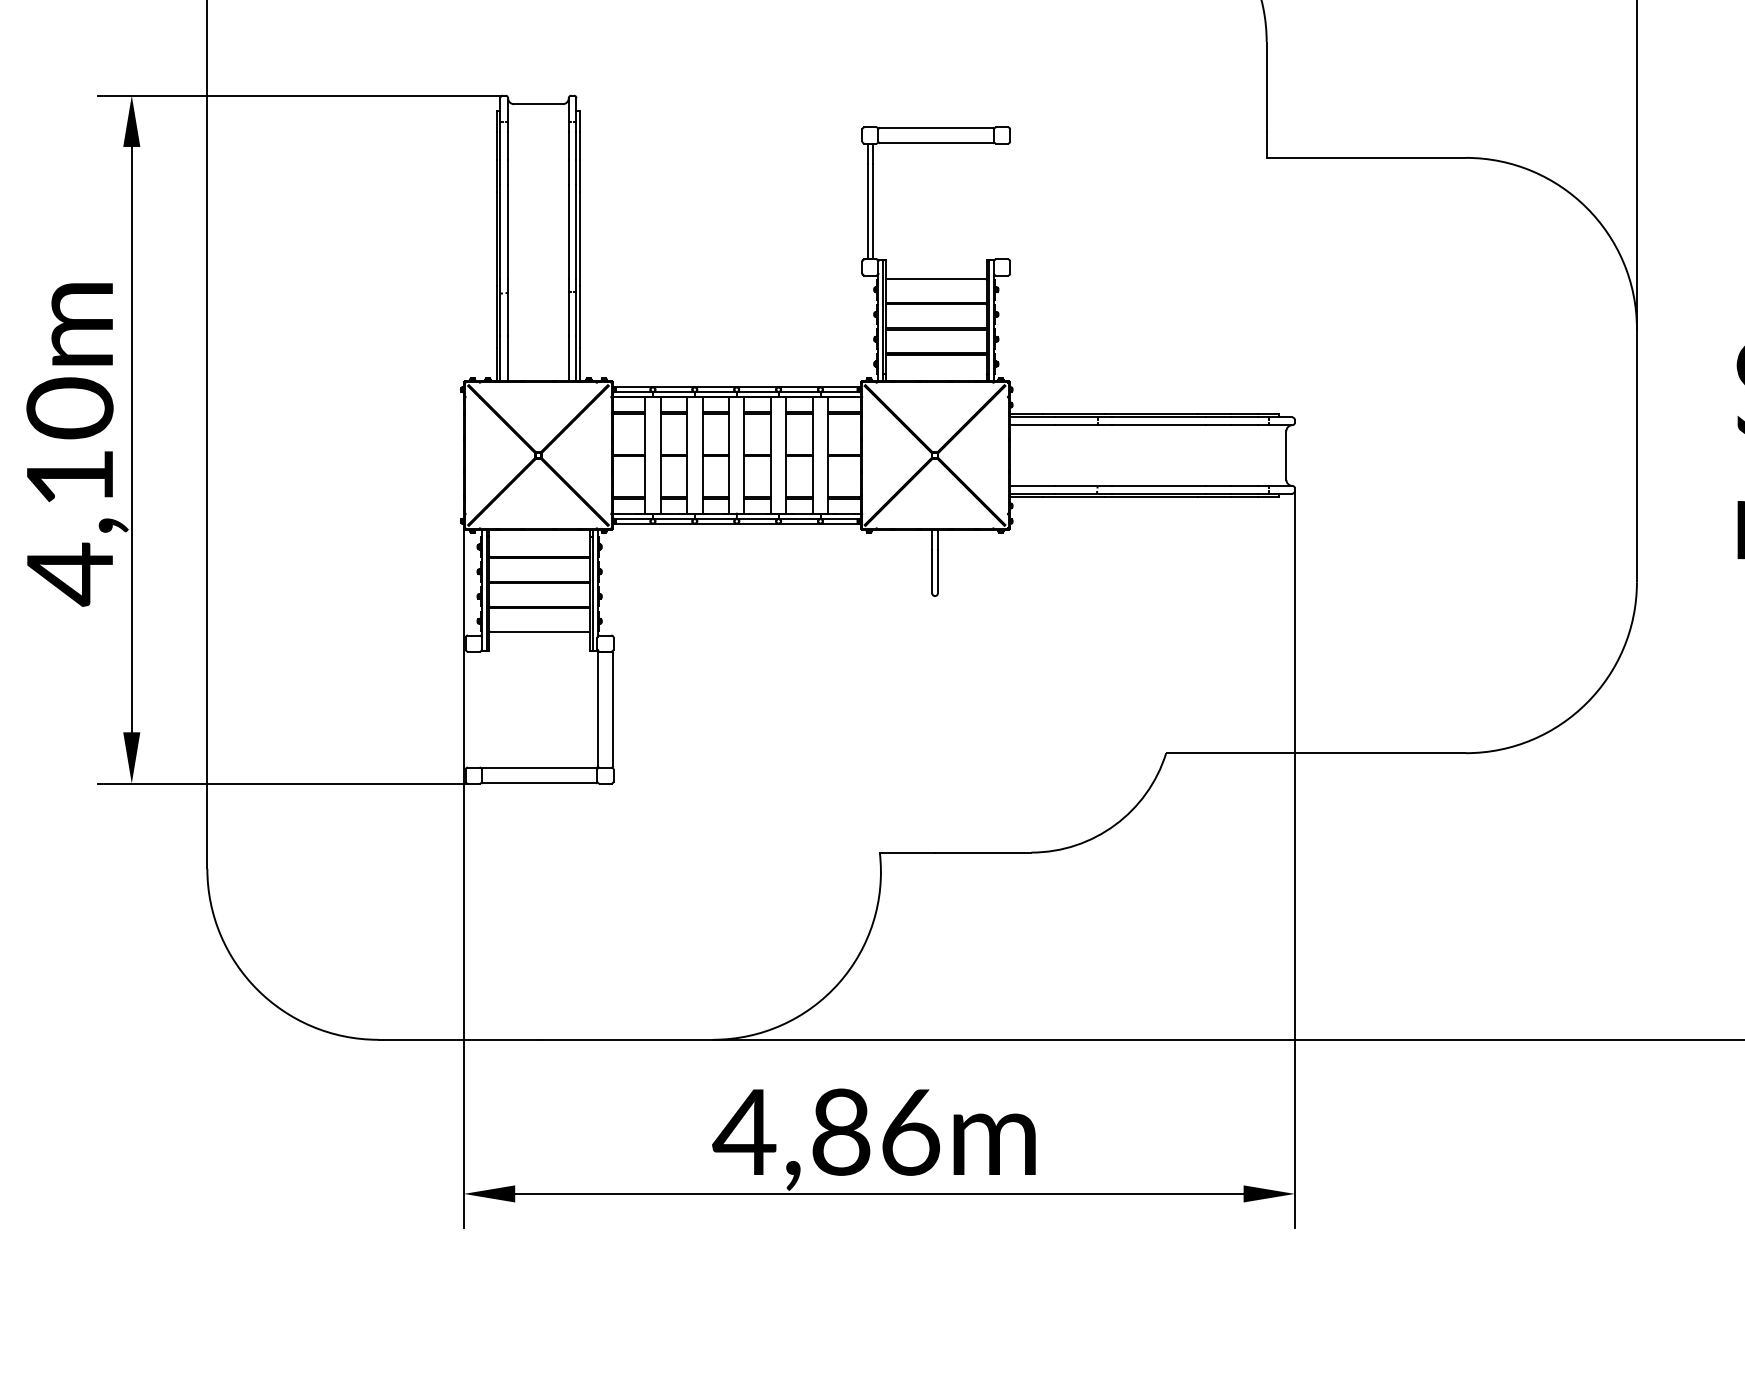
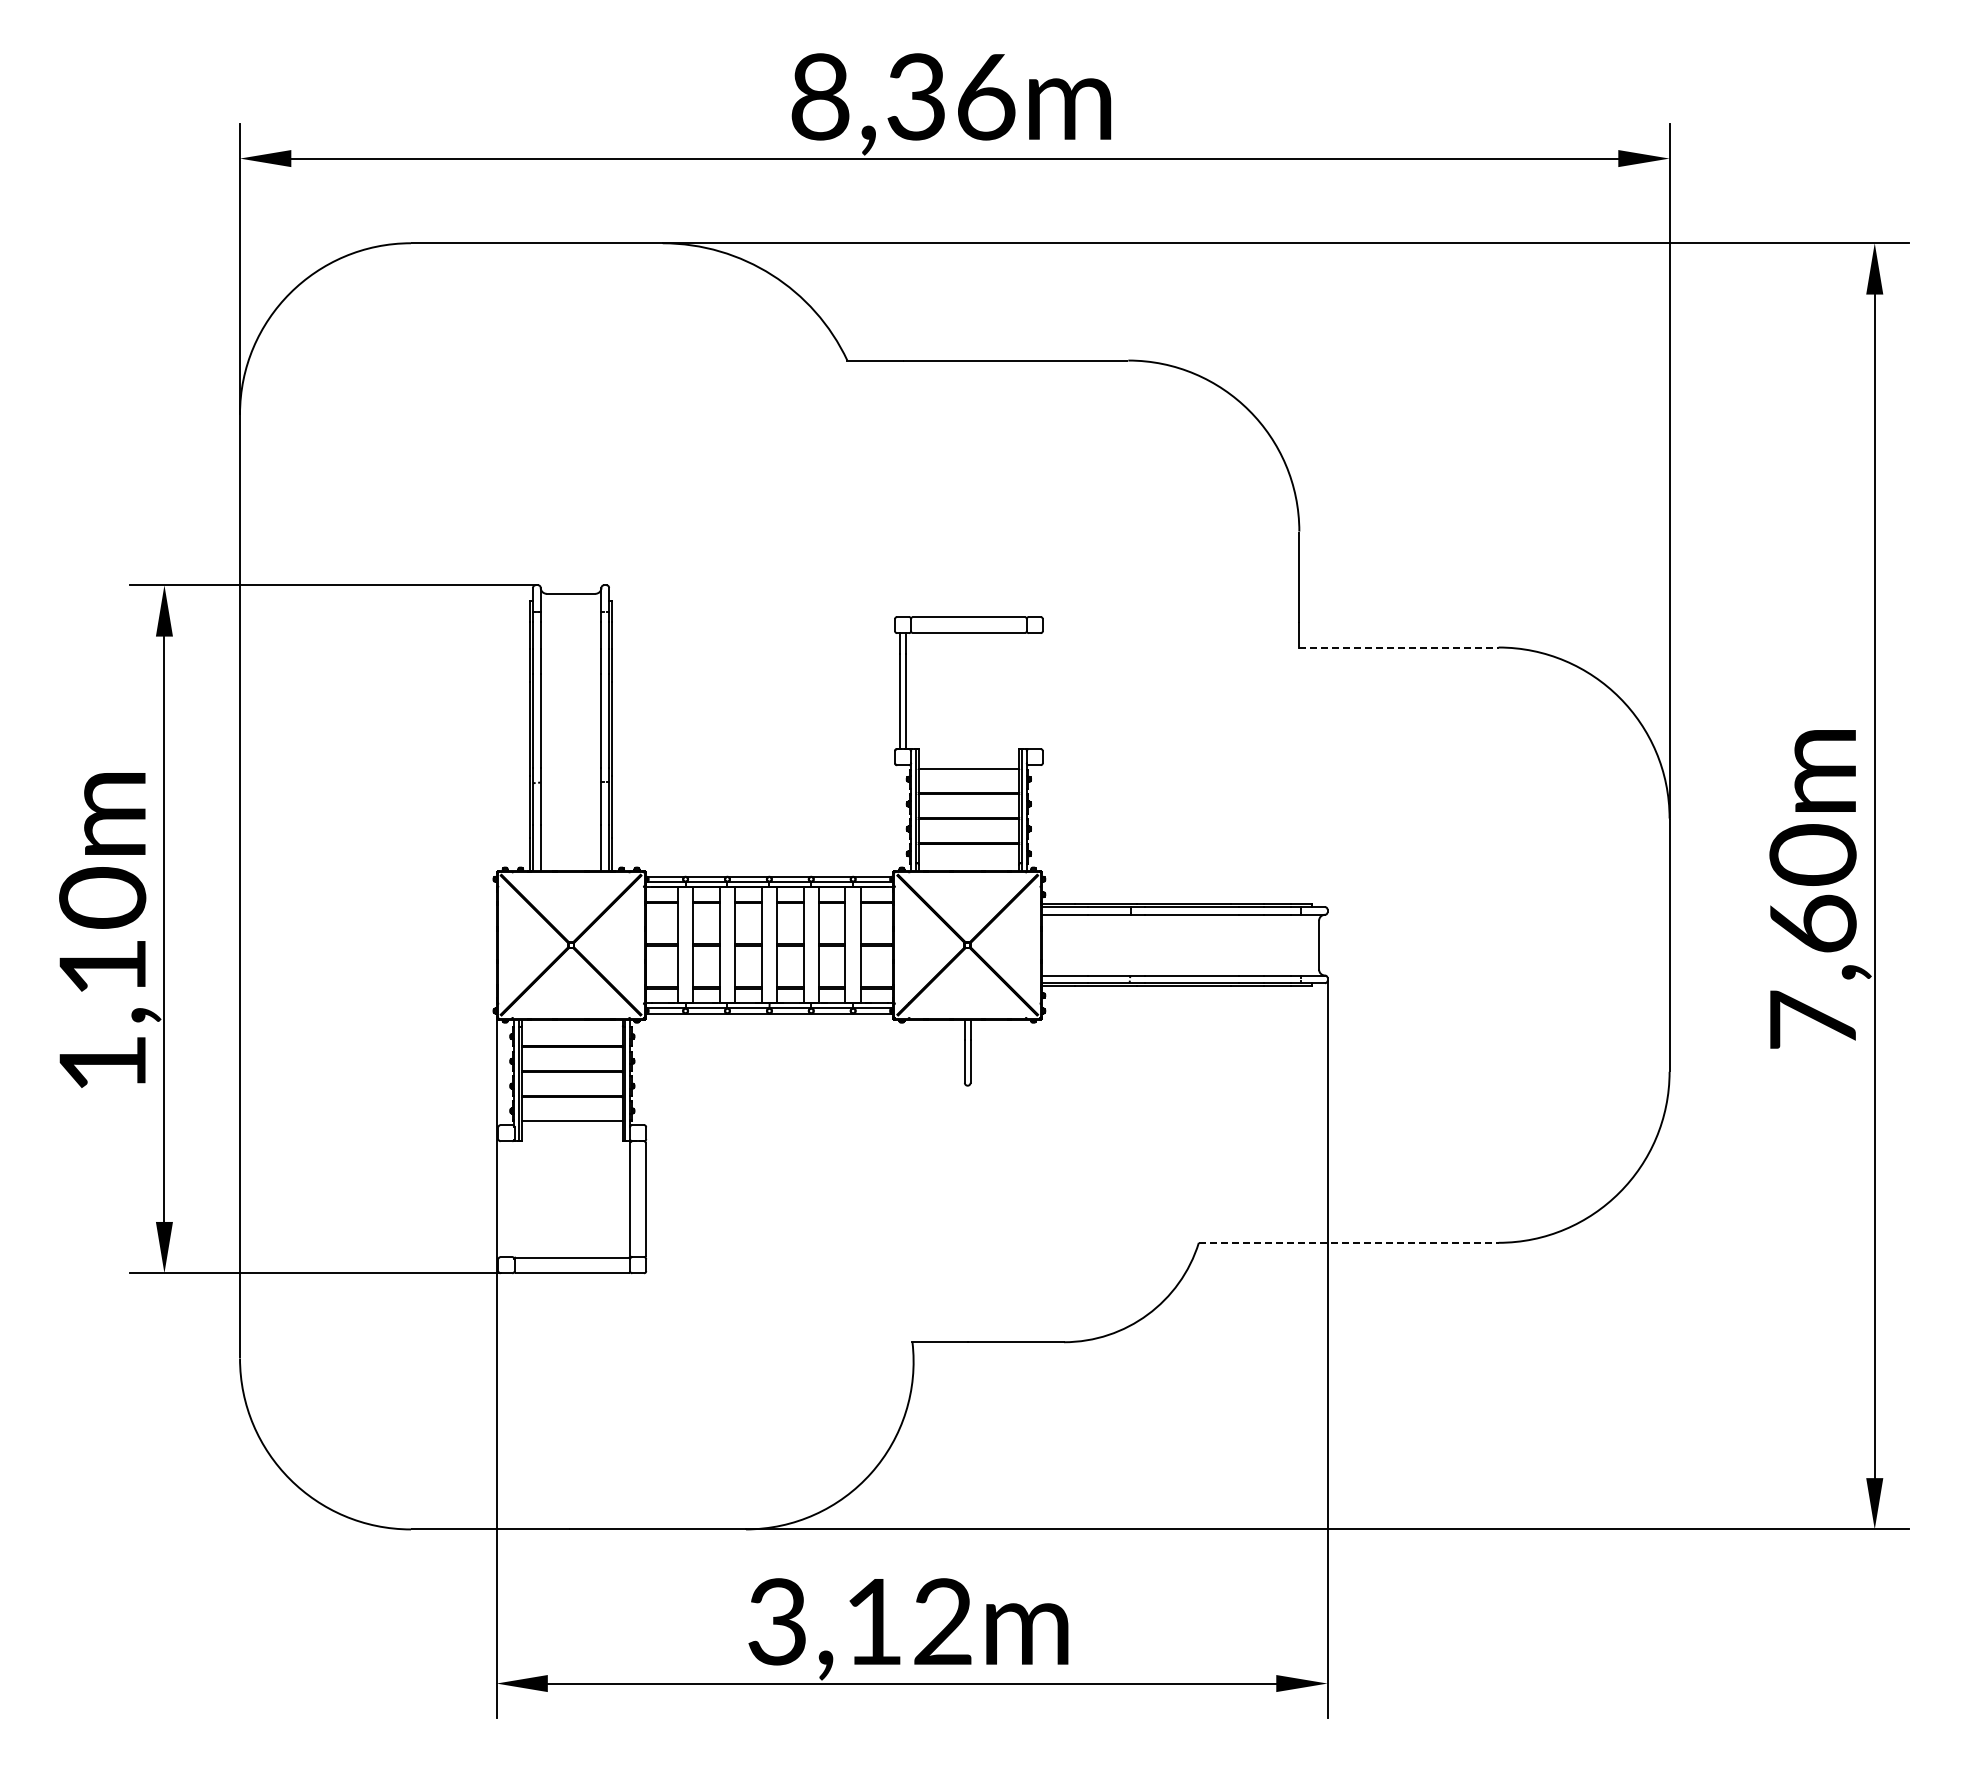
line: (1365, 157) -> (1398, 647), solid -> dashed
text: (69, 574) -> (102, 1064), 4,10m -> 1,10m
line: (1315, 752) -> (1348, 1242), solid -> dashed
text: (825, 1131) -> (858, 1621), 4,86m -> 3,12m

